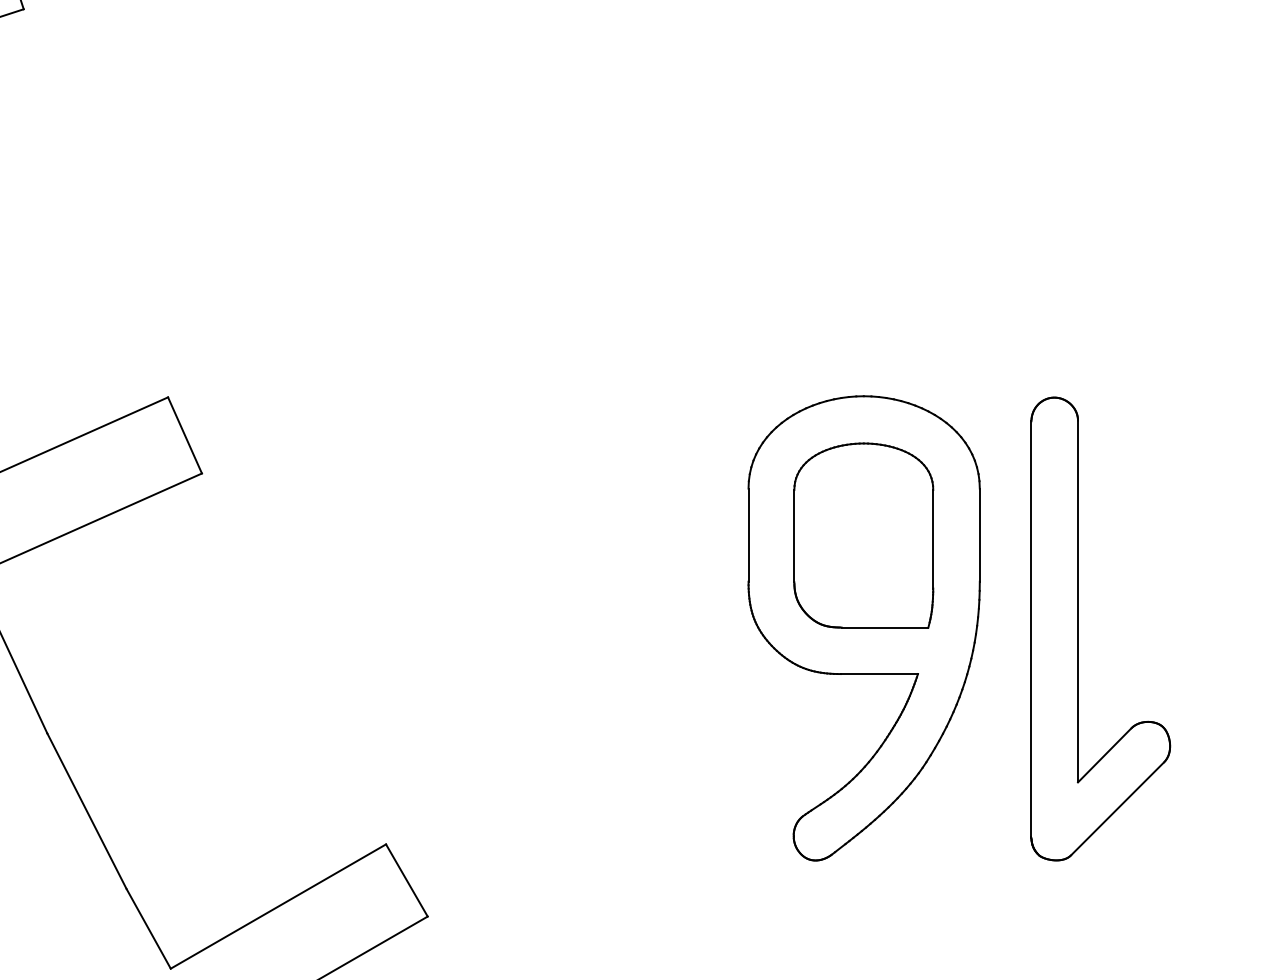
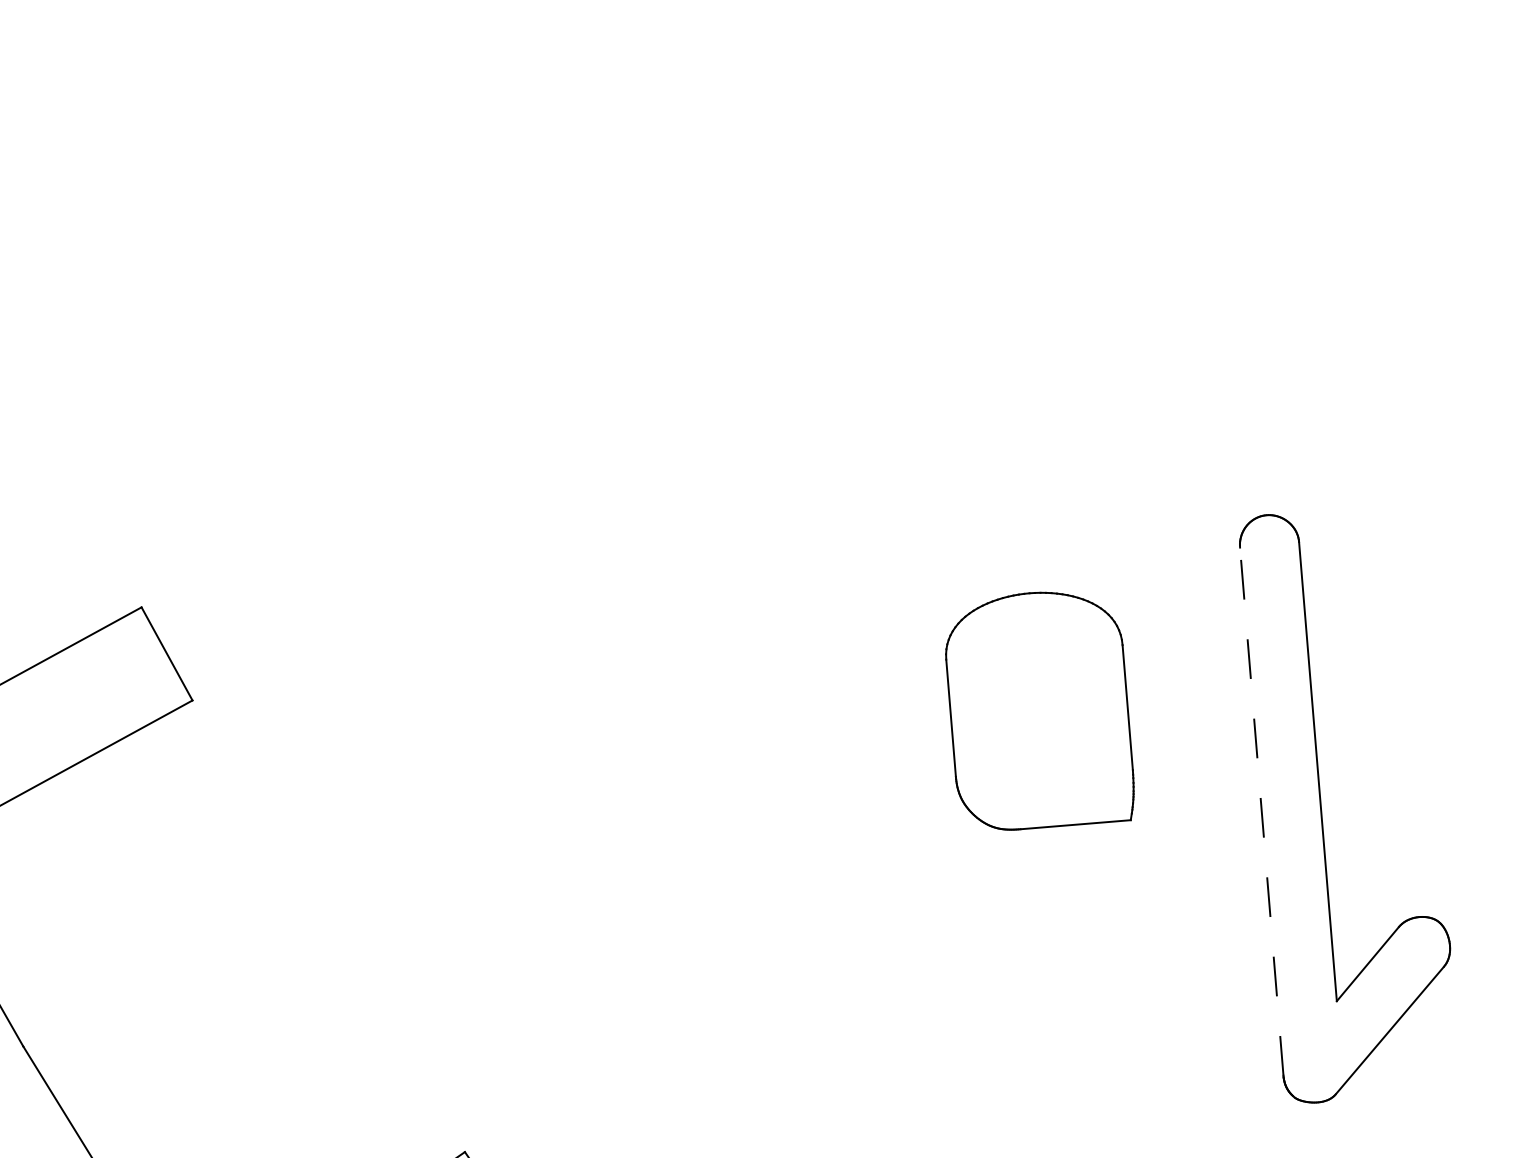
part: (863, 628) -> (1048, 828), removed
line: (1031, 628) -> (1261, 810), solid -> dashed

